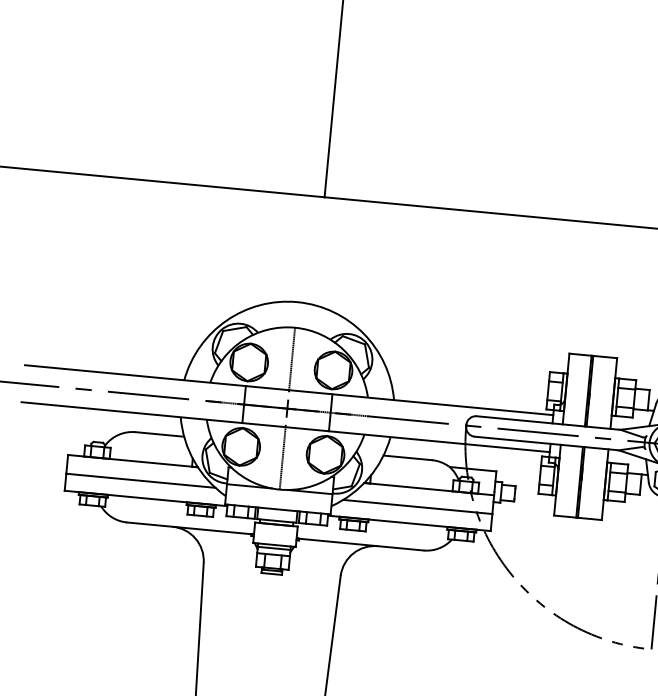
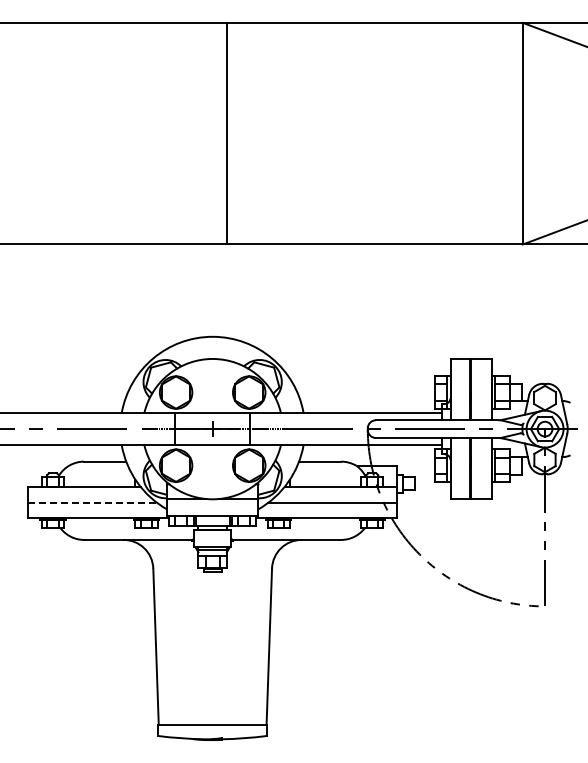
line: (291, 359) -> (212, 386), removed
line: (282, 457) -> (212, 471), removed
line: (140, 481) -> (92, 503), solid -> dashed

